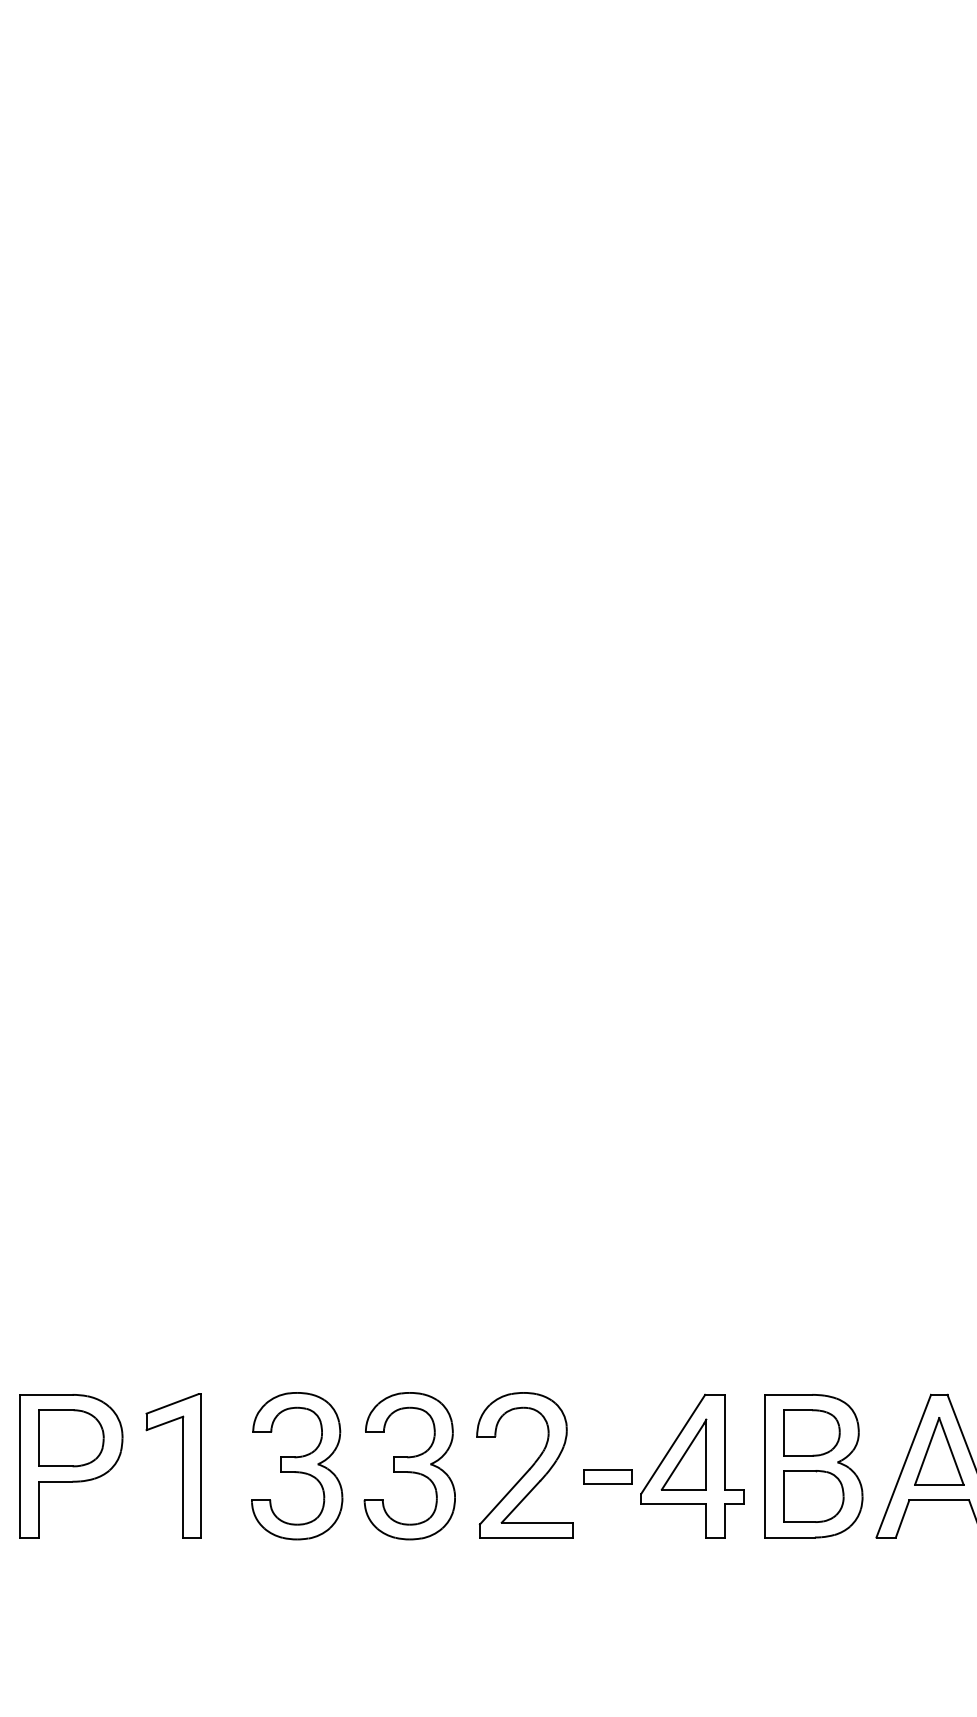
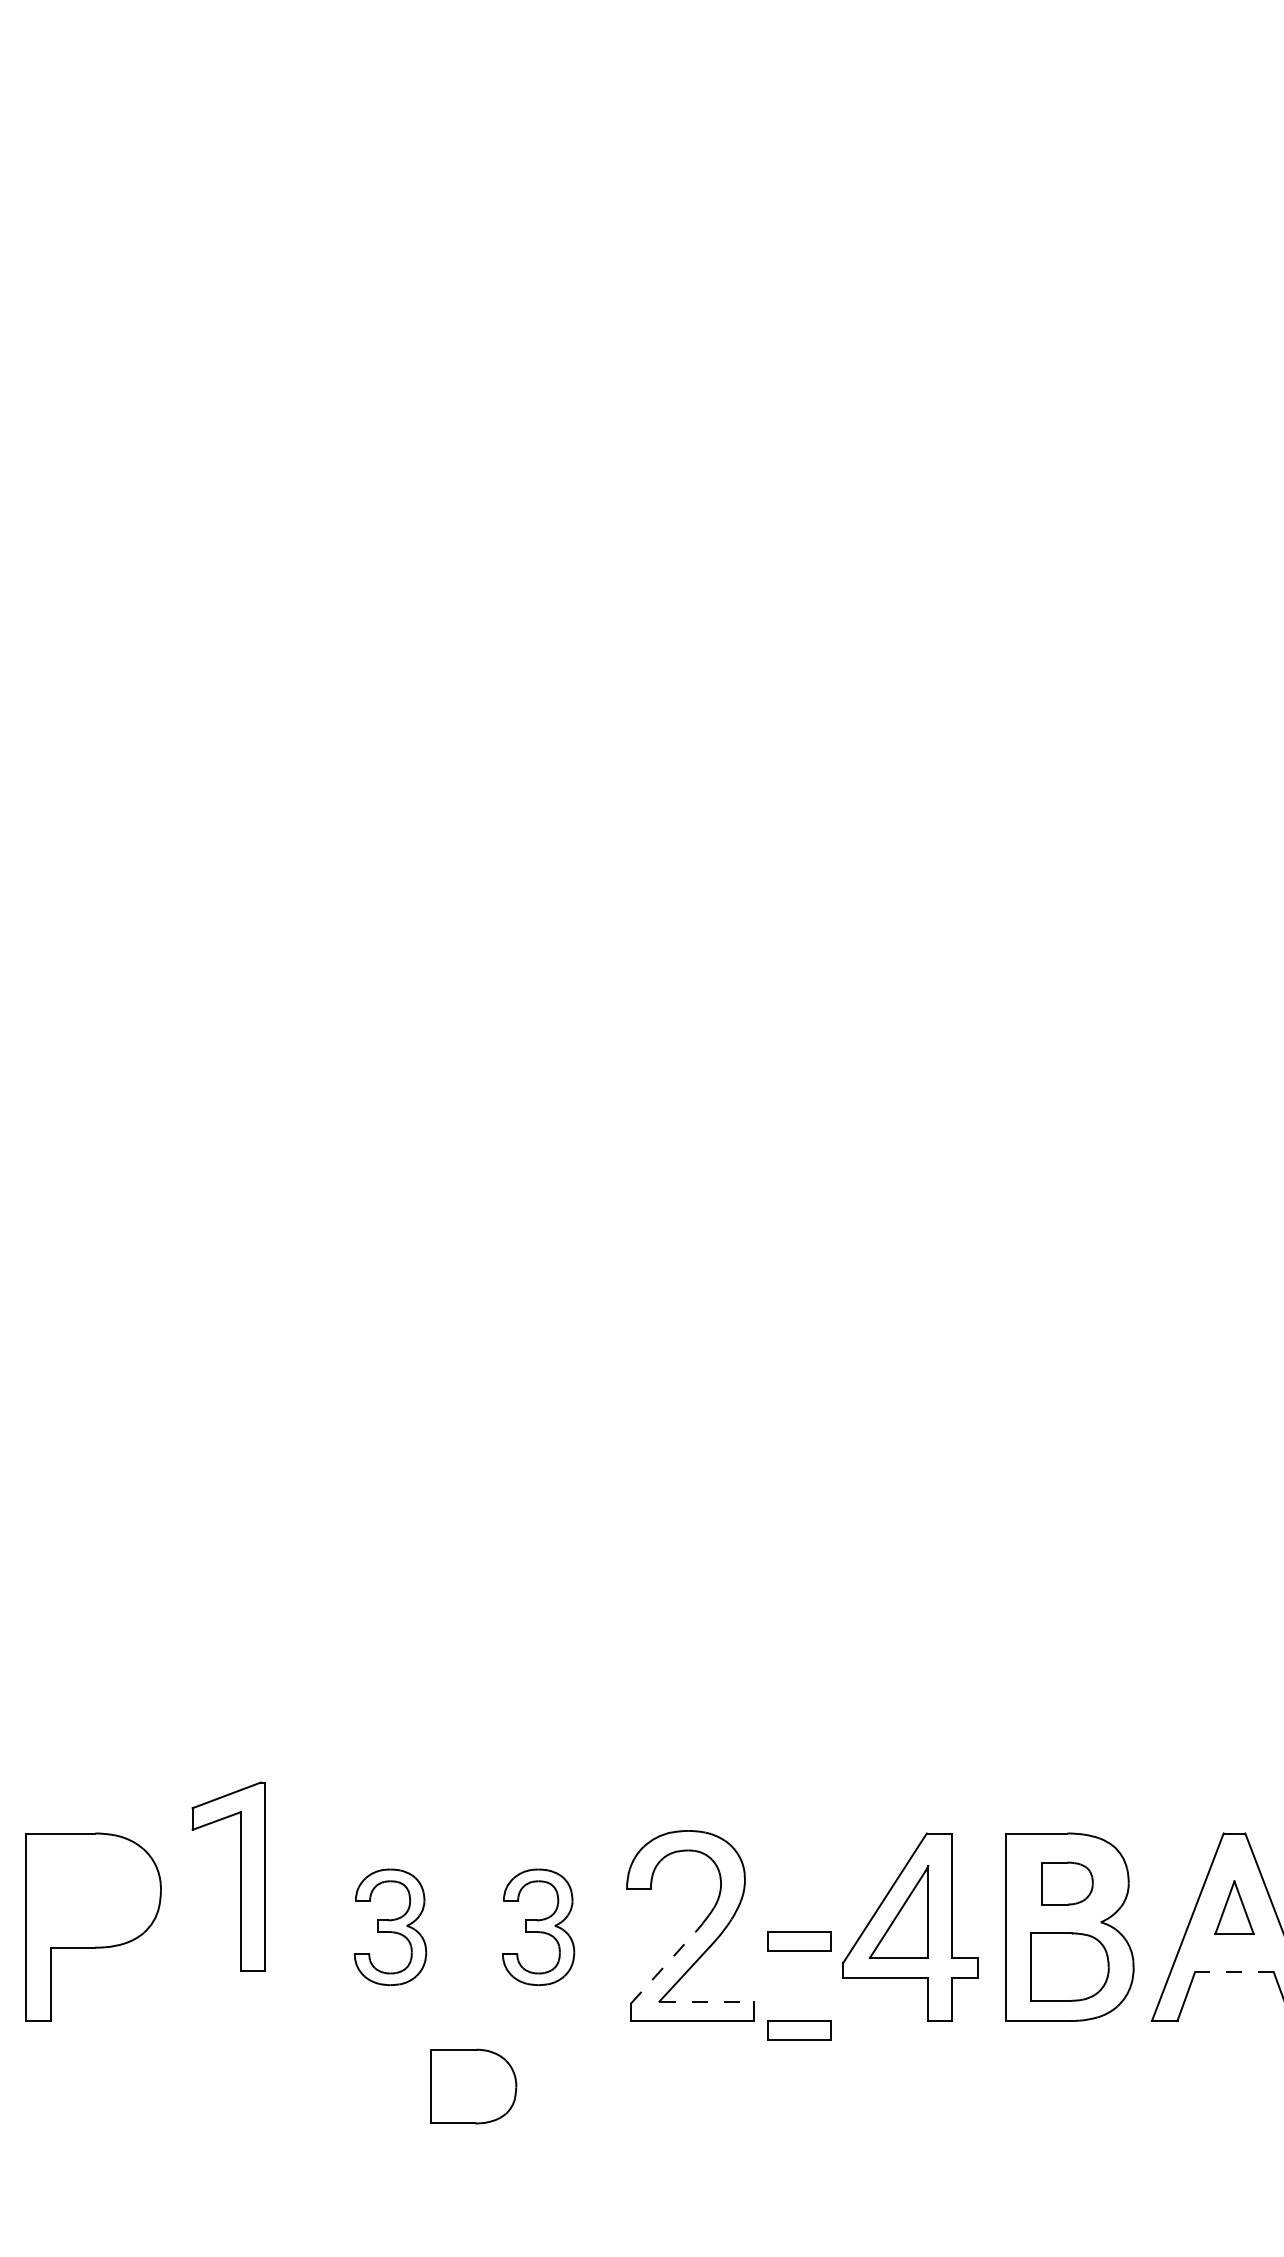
part: (812, 1432) -> (1067, 1883), size x0.7
part: (71, 1438) -> (473, 2086), moved
part: (939, 1451) -> (1234, 1907), size x0.6
part: (183, 1465) -> (240, 1876), moved
part: (297, 1466) -> (390, 1927), size x0.6
part: (409, 1466) -> (538, 1927), size x0.6
line: (504, 1496) -> (663, 1967), solid -> dashed
line: (938, 1500) -> (1233, 1972), solid -> dashed
line: (538, 1522) -> (707, 2001), solid -> dashed
part: (608, 1544) -> (799, 2030), added

